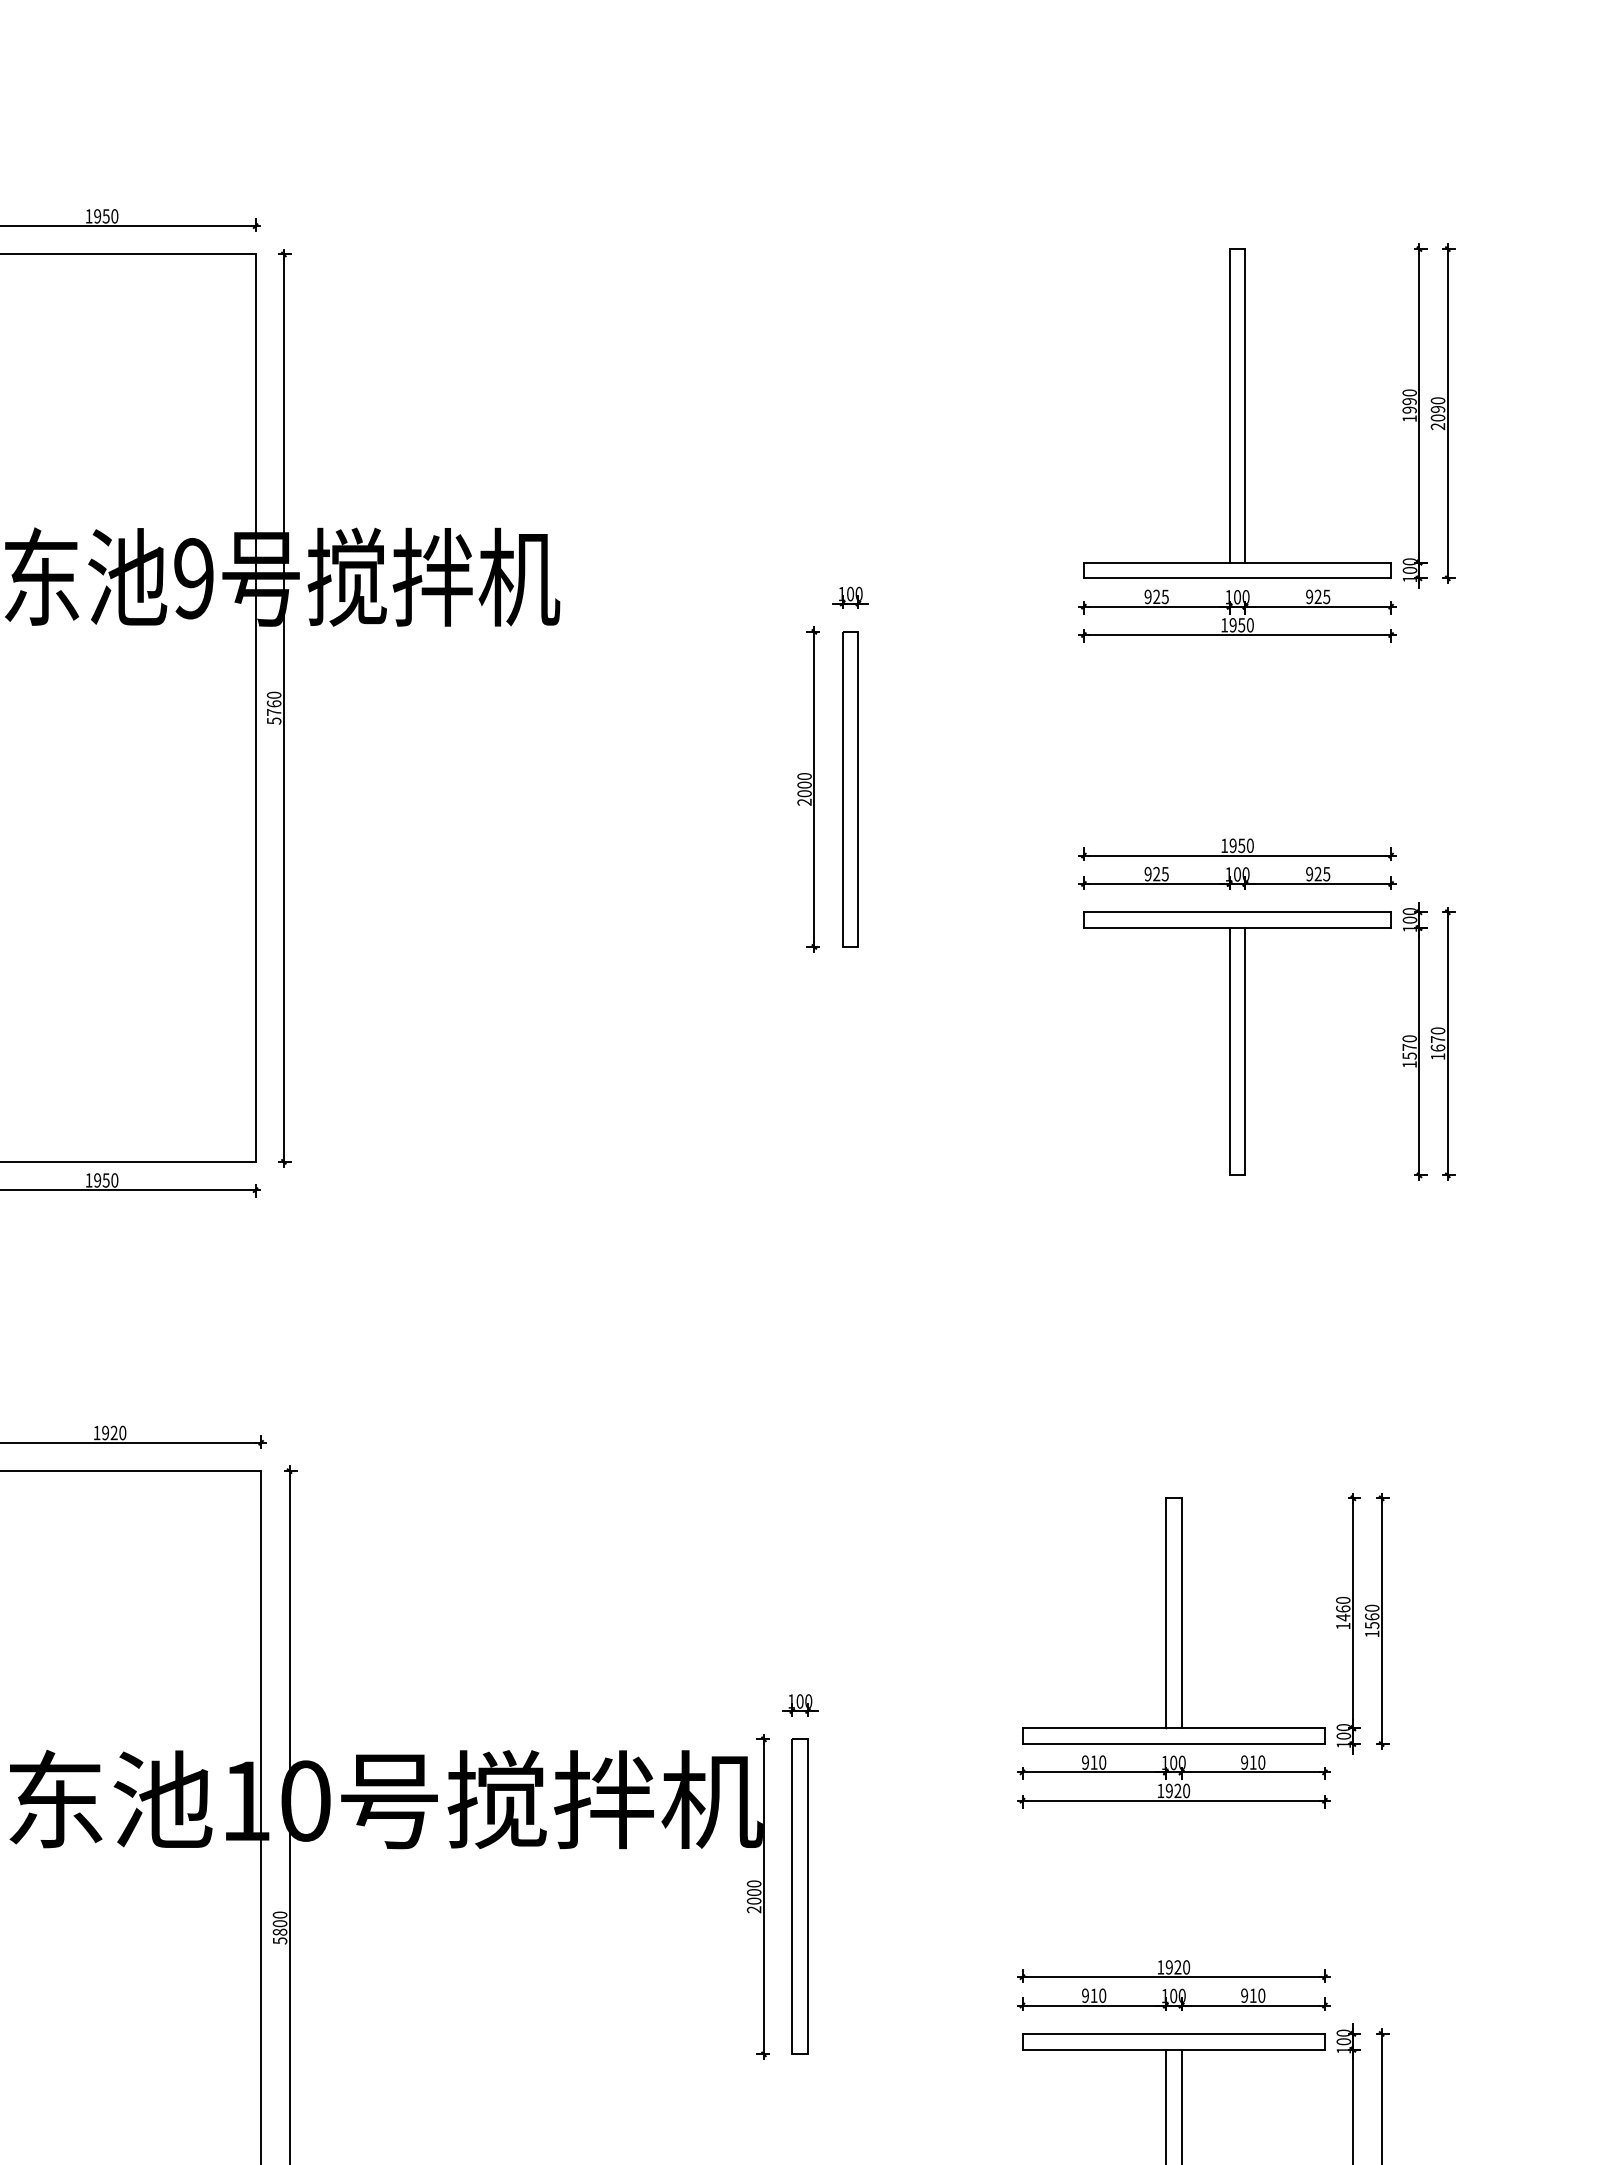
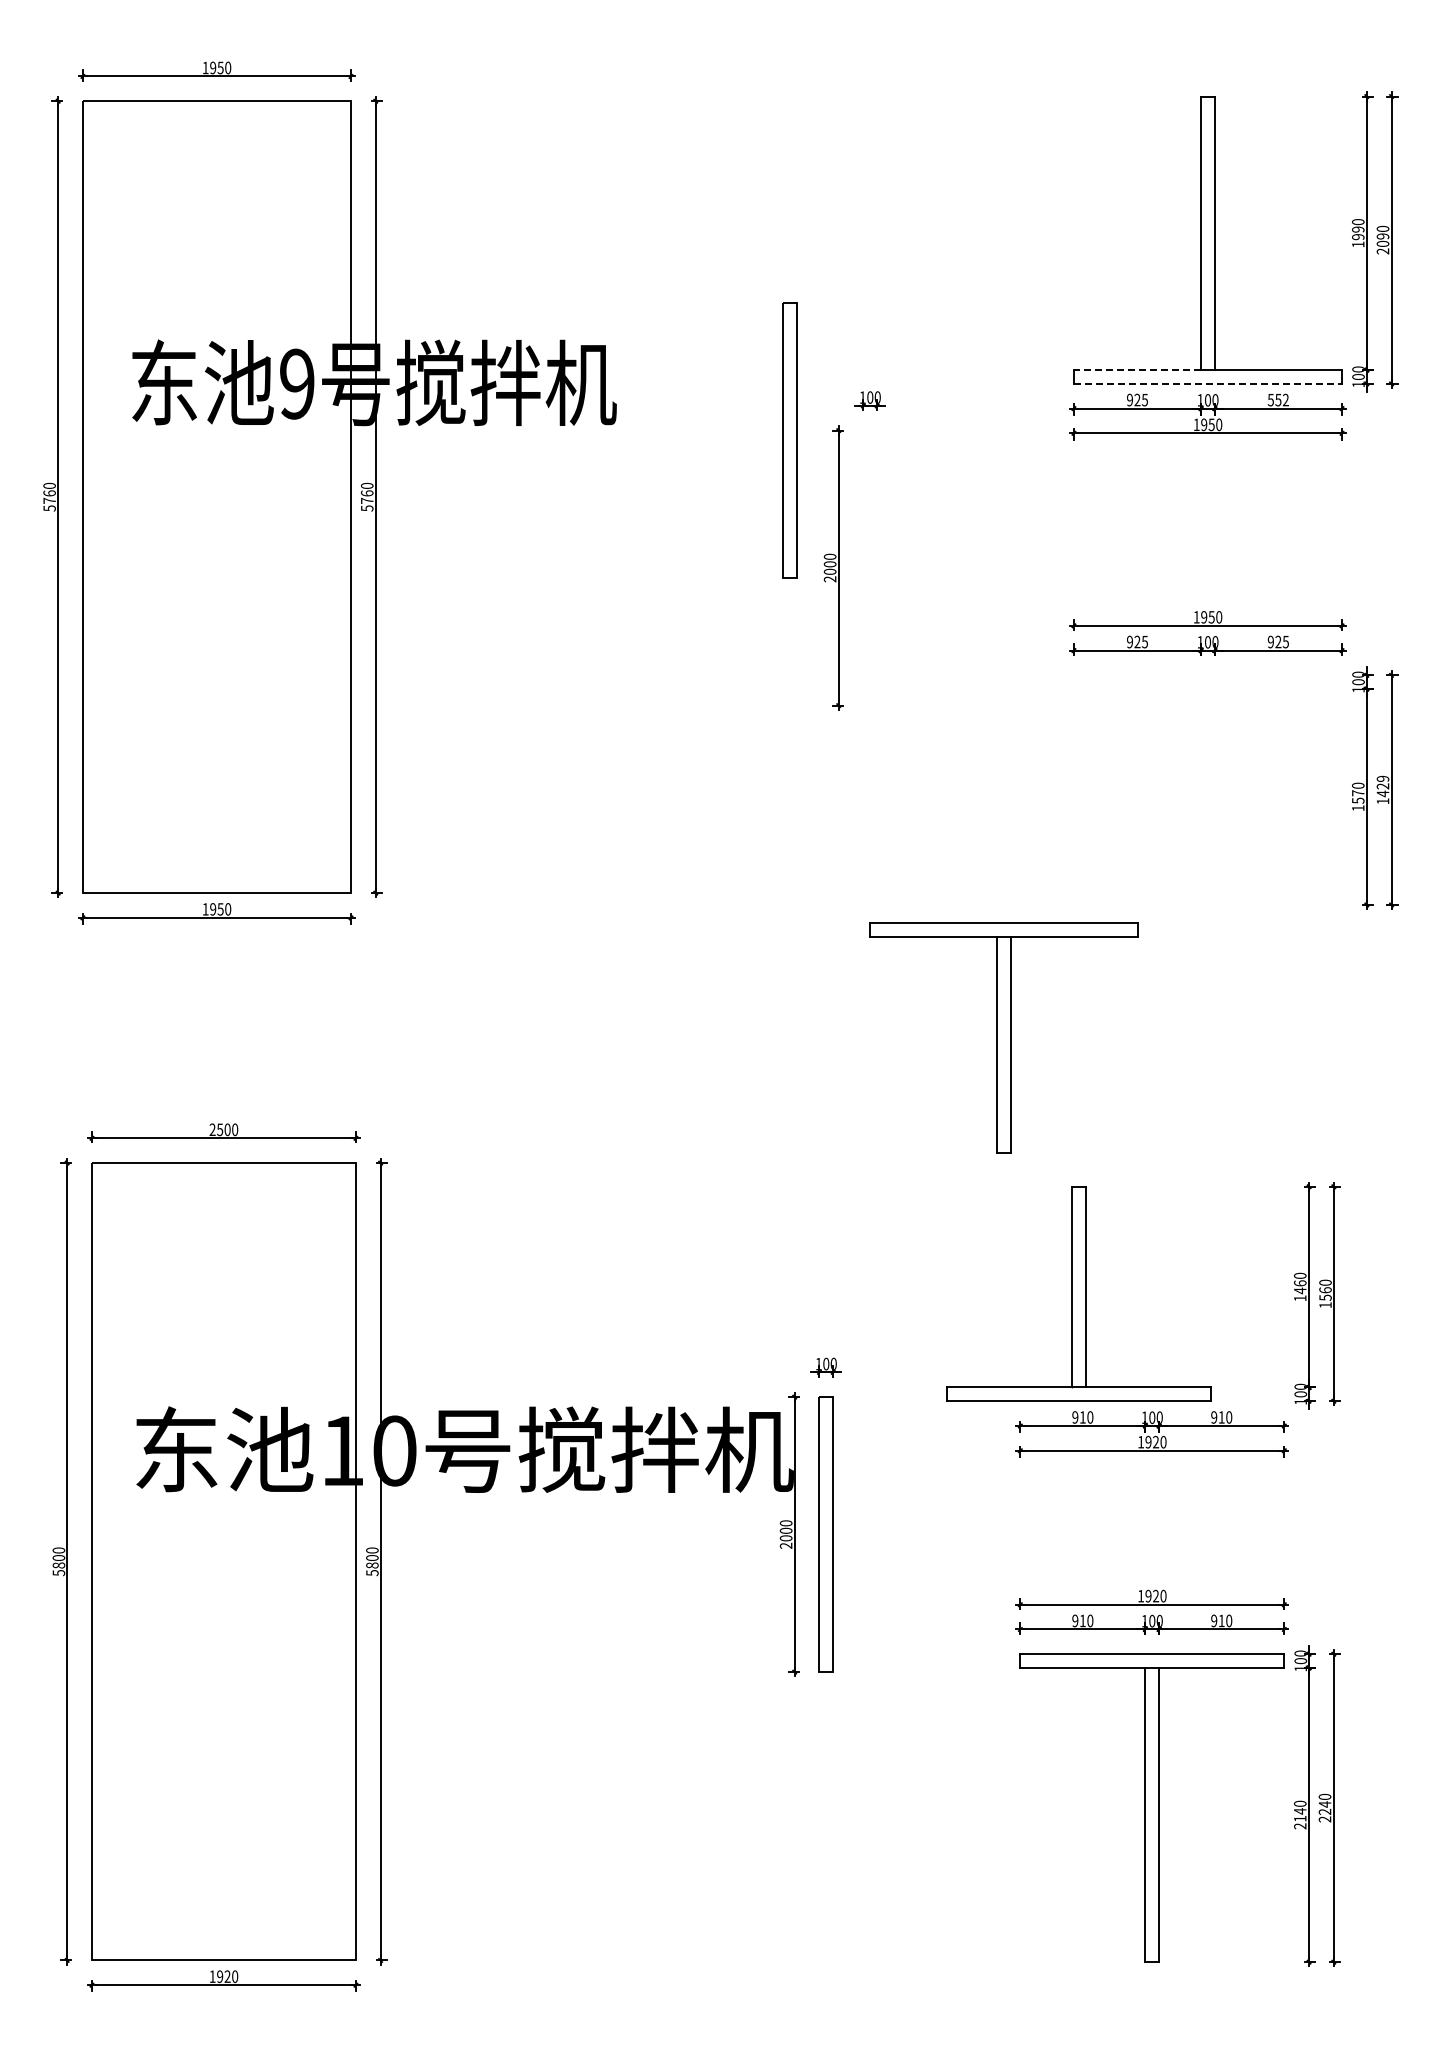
line: (1156, 563) -> (1137, 370), solid -> dashed
line: (1238, 577) -> (1208, 383), solid -> dashed
text: (1317, 596) -> (1277, 399), 925 -> 552
part: (849, 789) -> (789, 440), moved
text: (1437, 1039) -> (1382, 786), 1670 -> 1429
part: (1236, 1043) -> (1003, 1037), moved
text: (104, 1432) -> (219, 1129), 1920 -> 2500
part: (1172, 1620) -> (1078, 1293), moved

